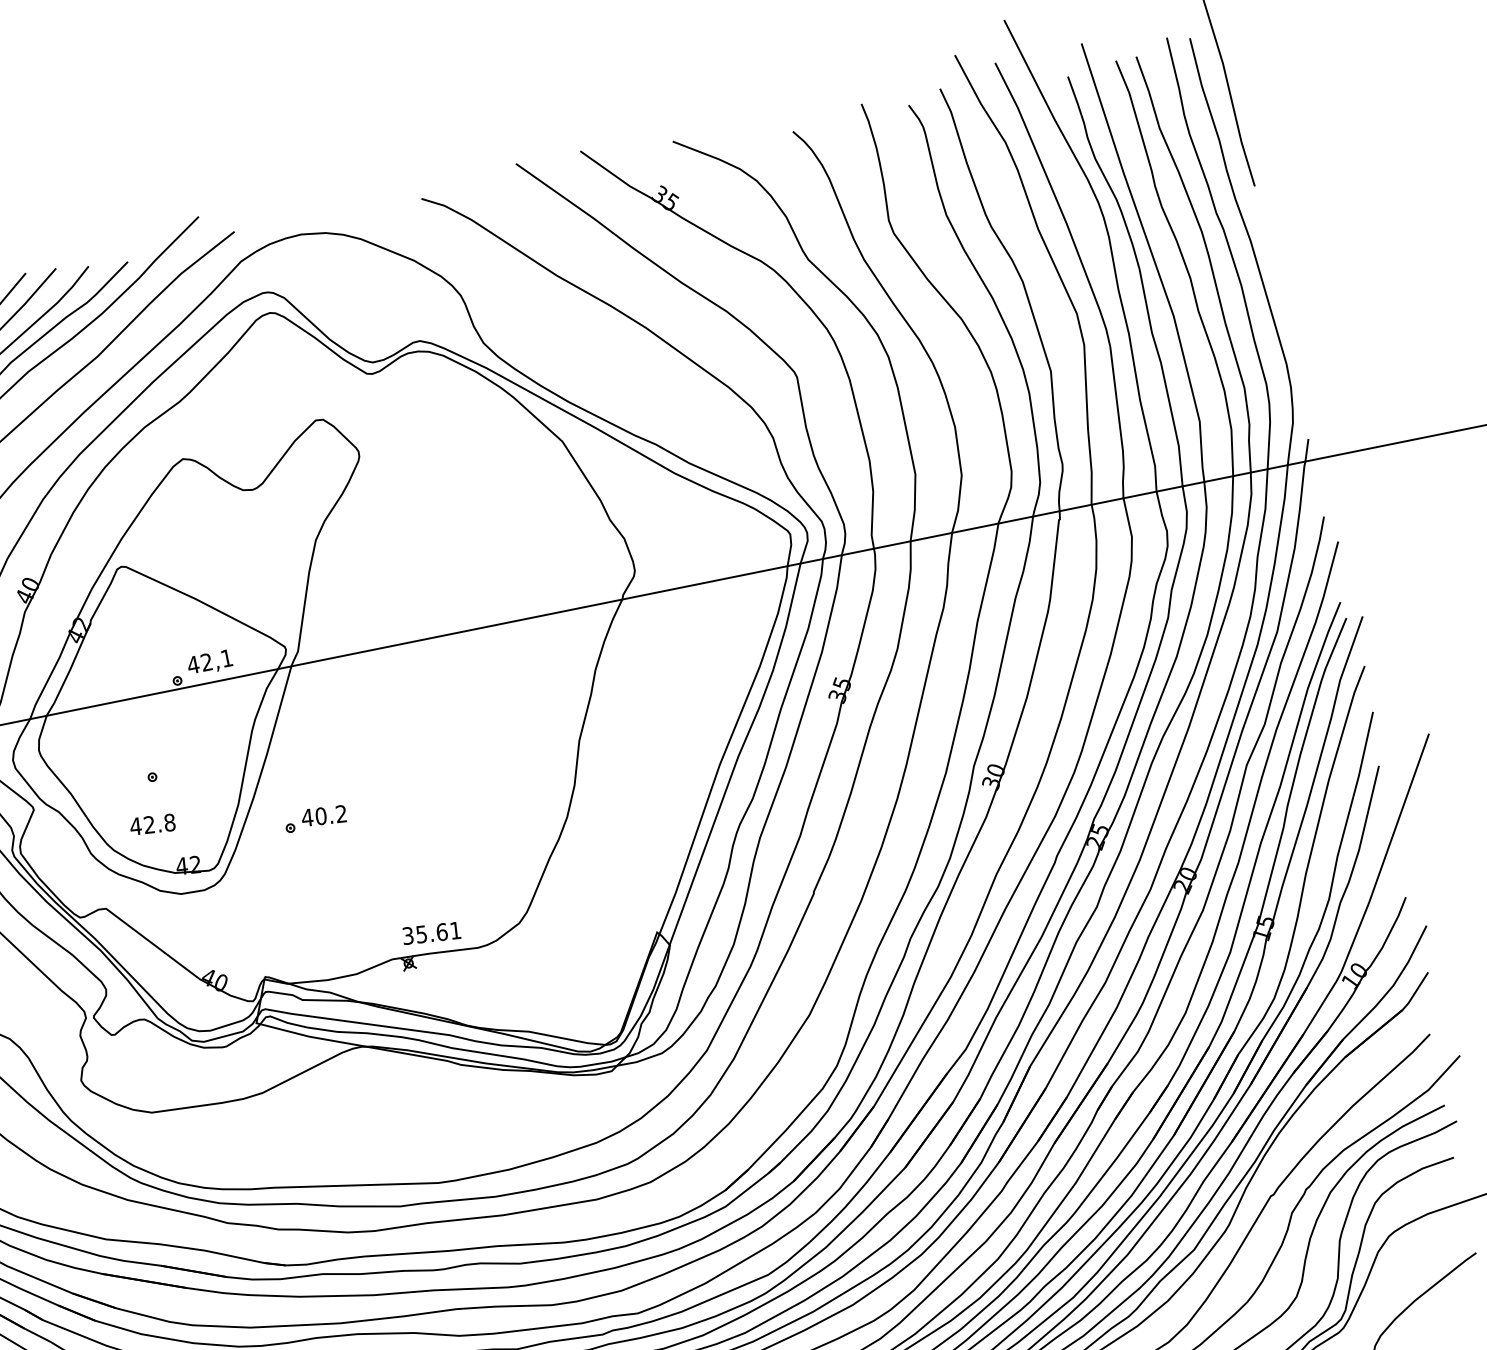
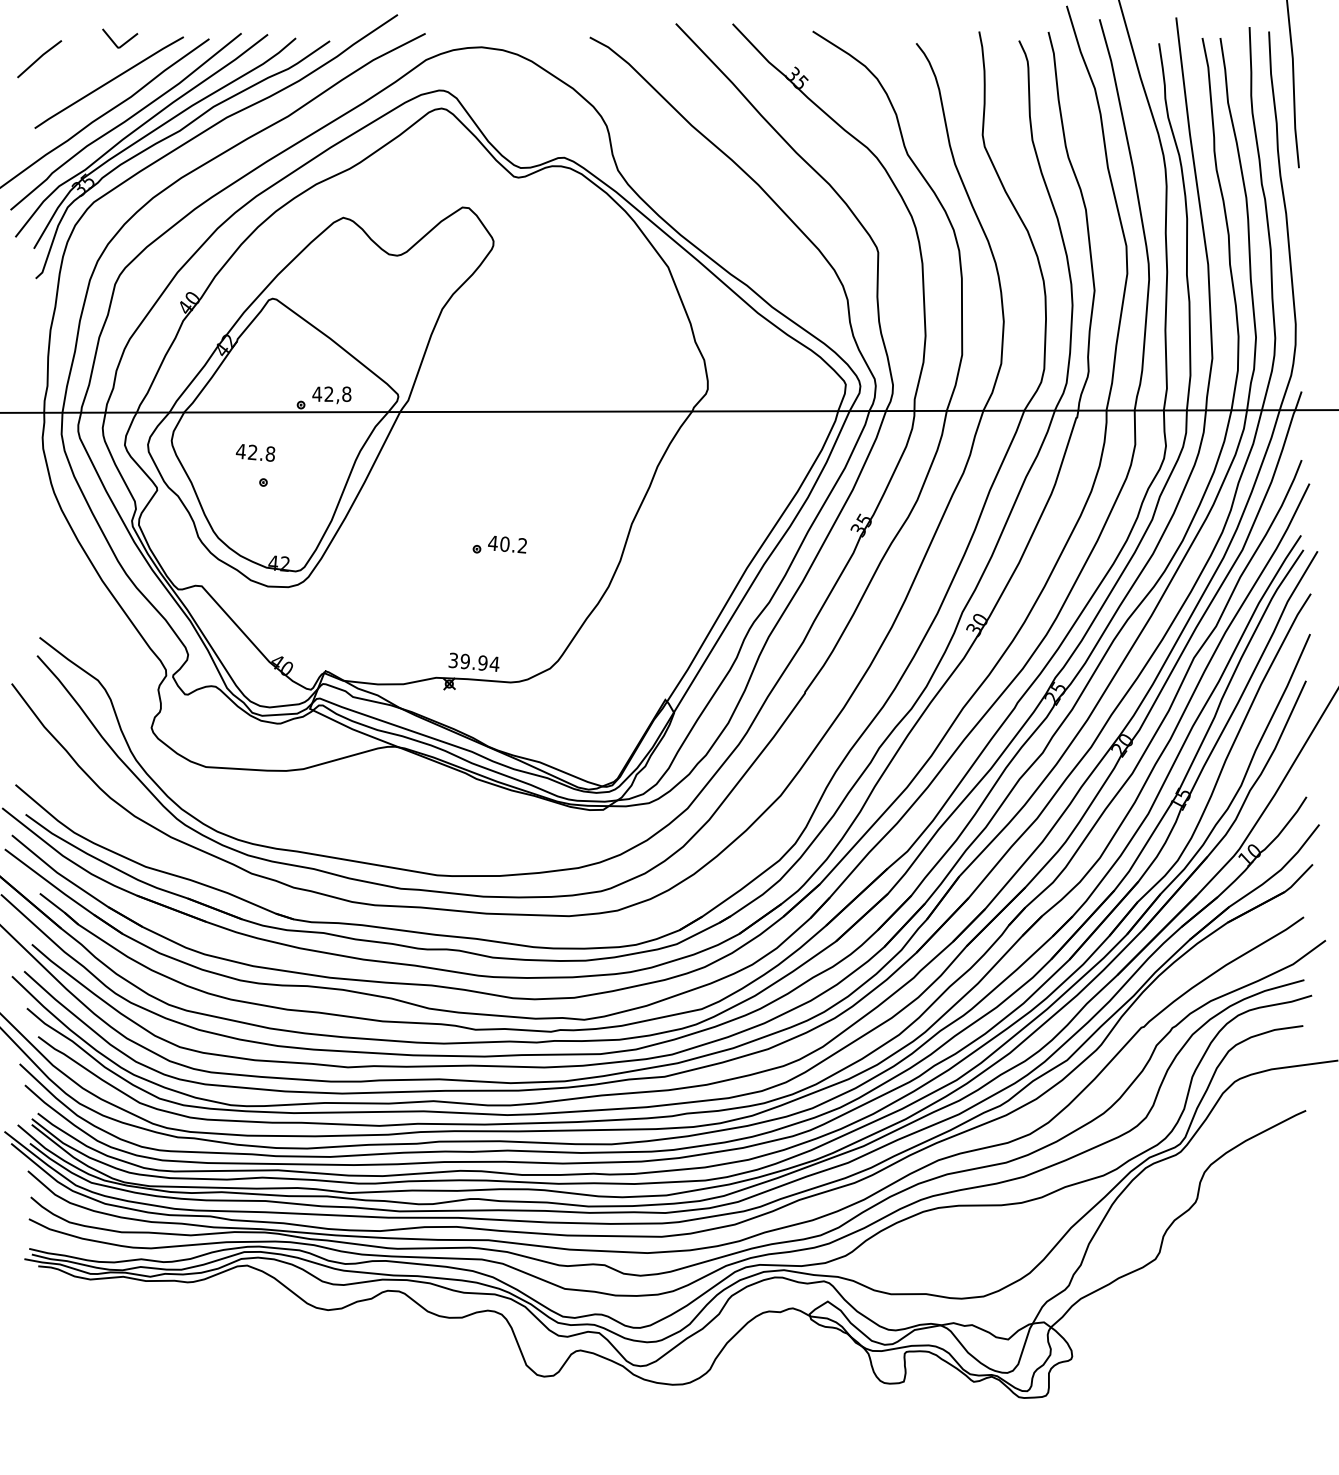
text: (226, 657) -> (346, 393), 42,1 -> 42,8
part: (314, 817) -> (499, 544), moved
text: (152, 824) -> (255, 452), moved
text: (438, 932) -> (479, 662), 35.61 -> 39.94

